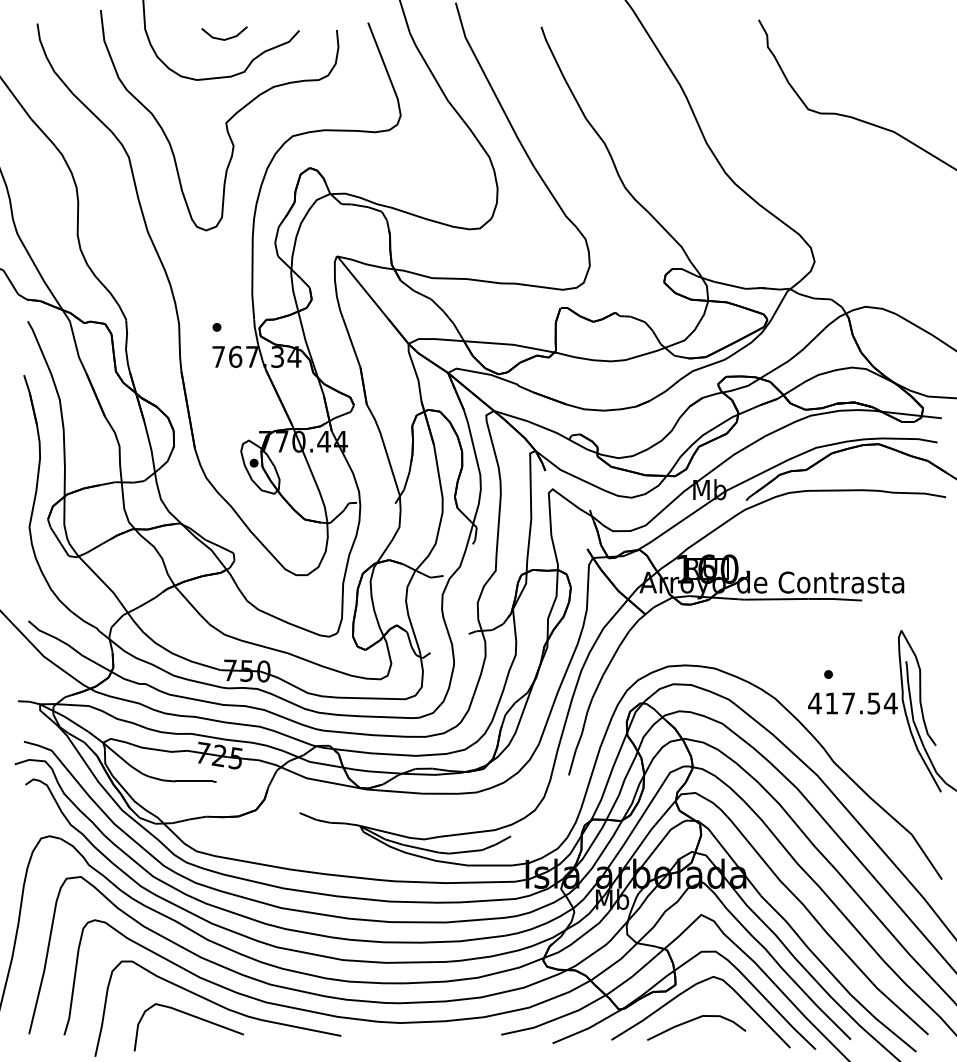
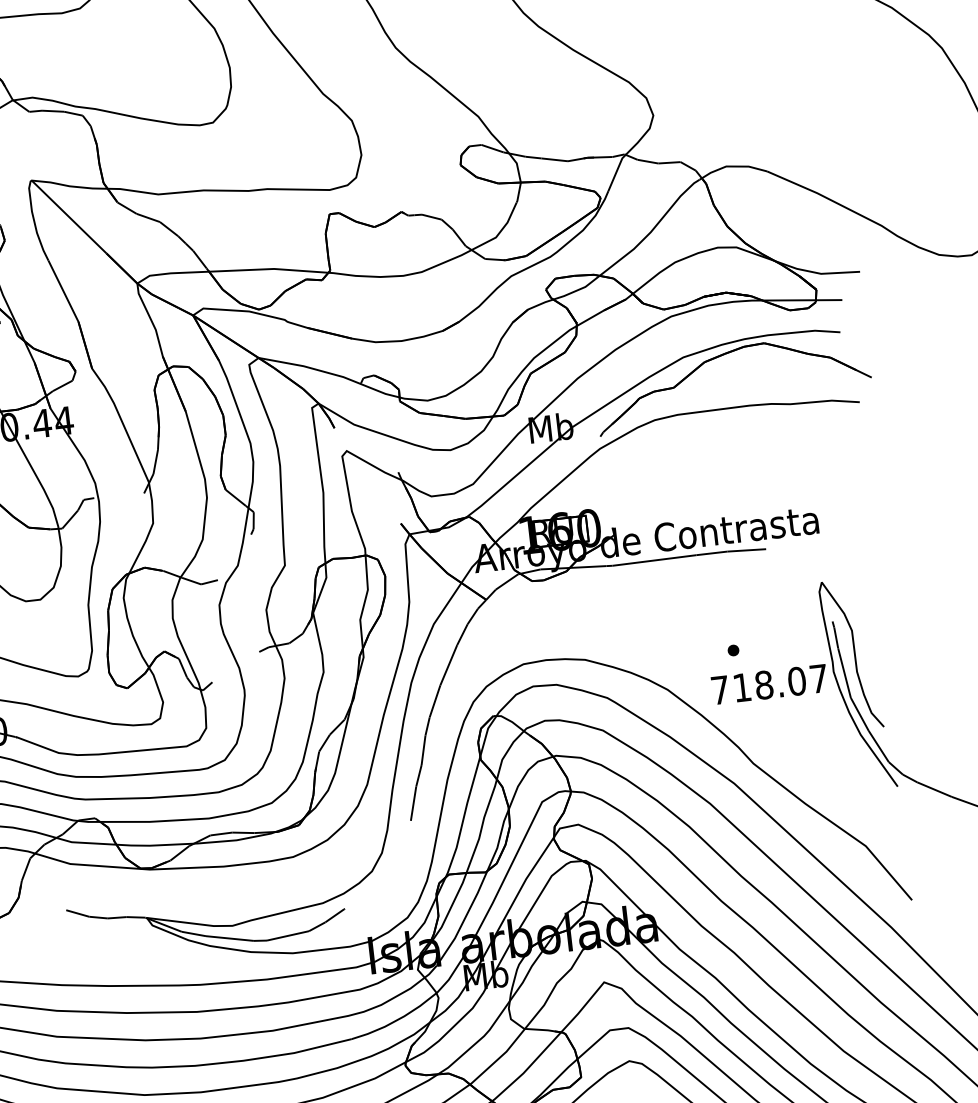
text: (852, 703) -> (769, 684), 417.54 -> 718.07

